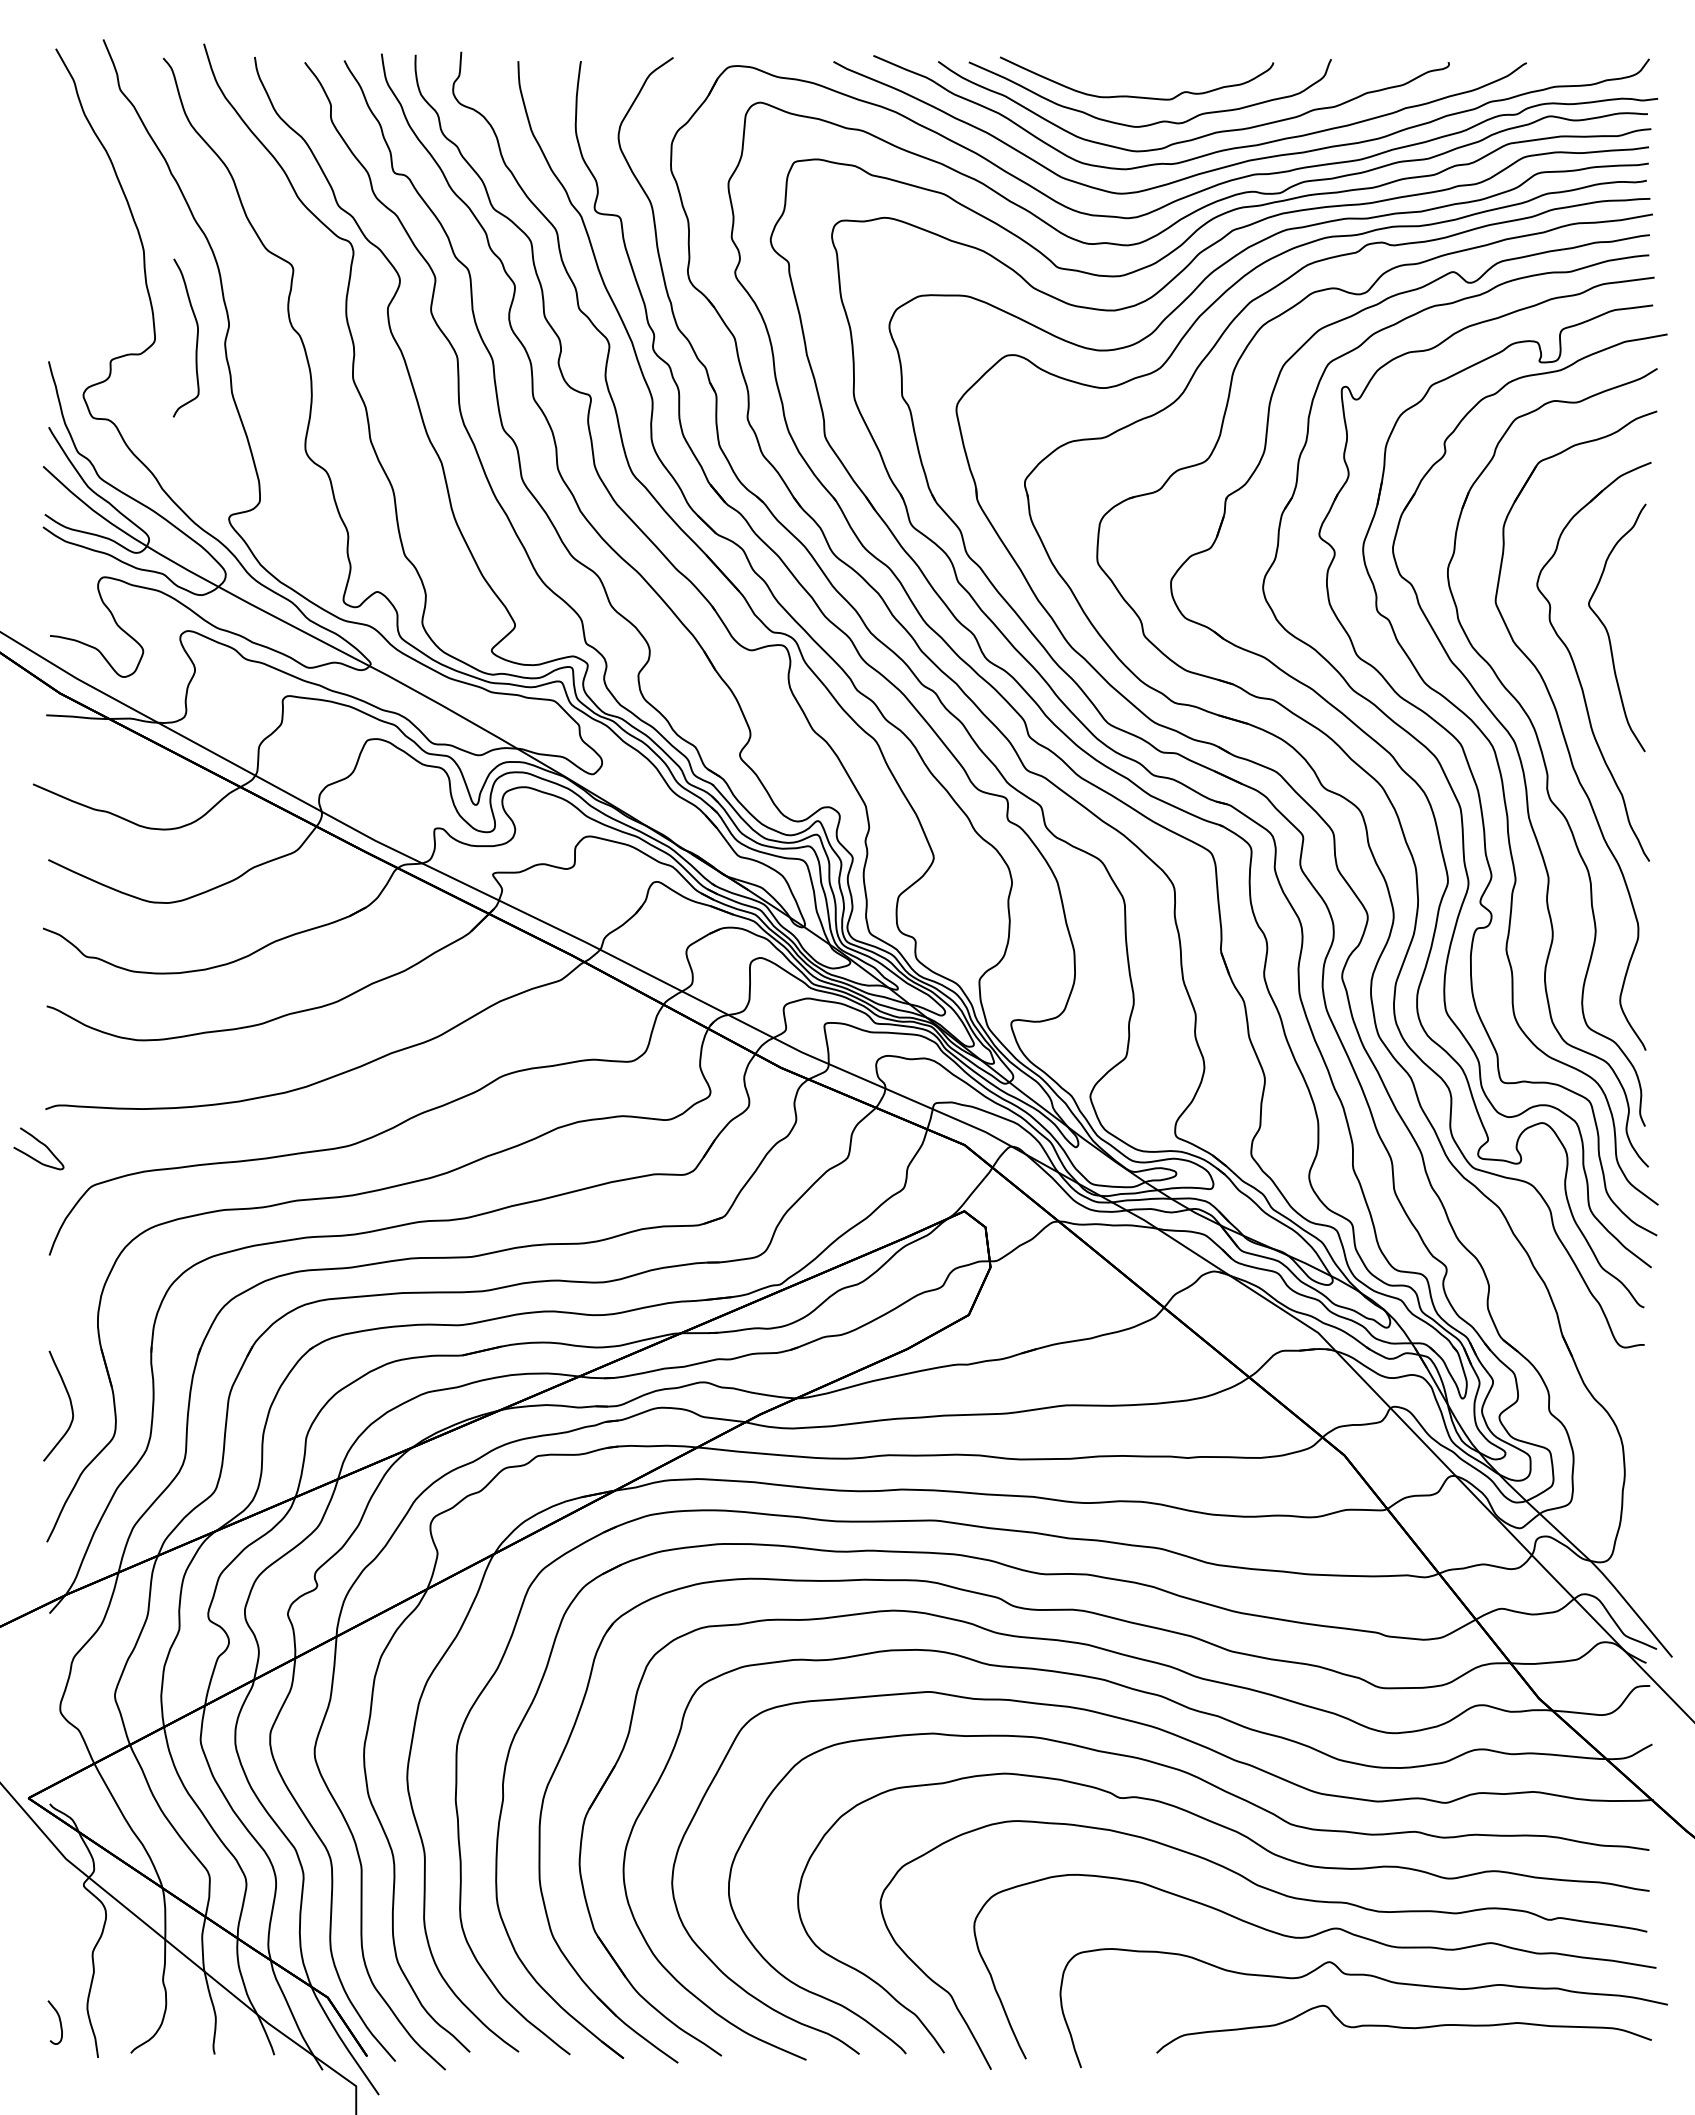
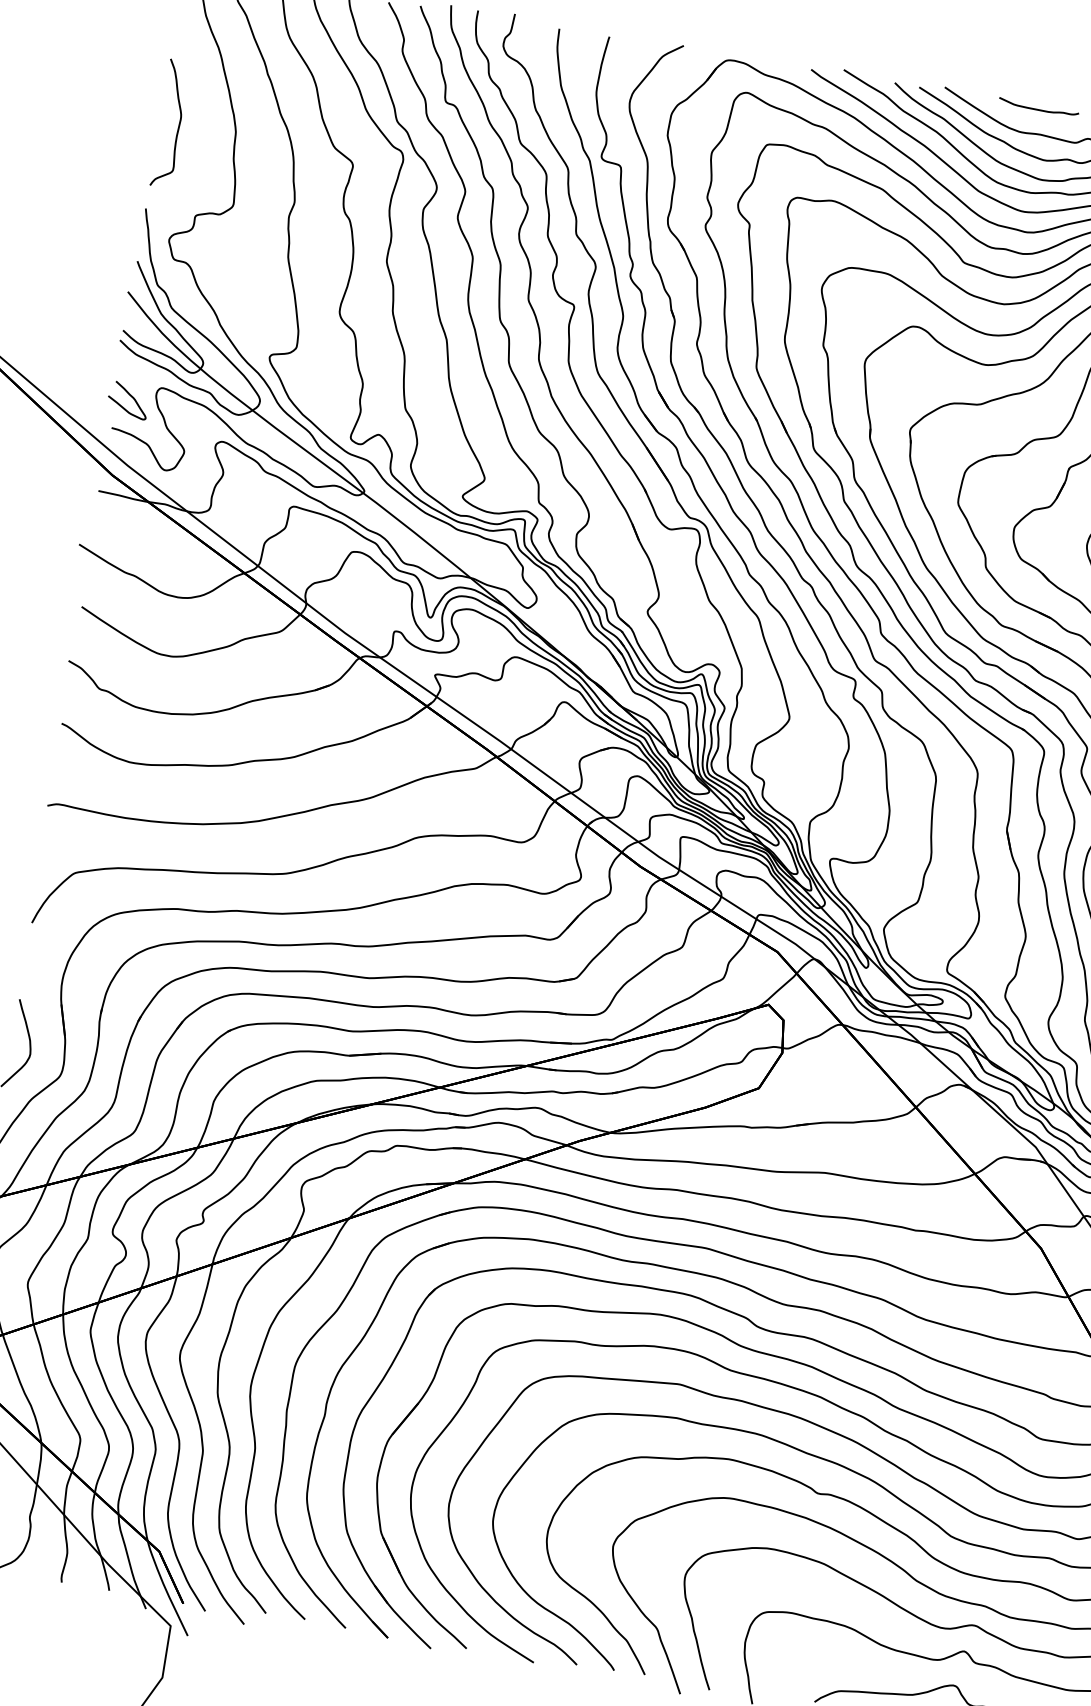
curve: (1118, 65) -> (1038, 109), added
curve: (196, 337) -> (178, 124), moved
curve: (40, 1143) -> (130, 396), moved

